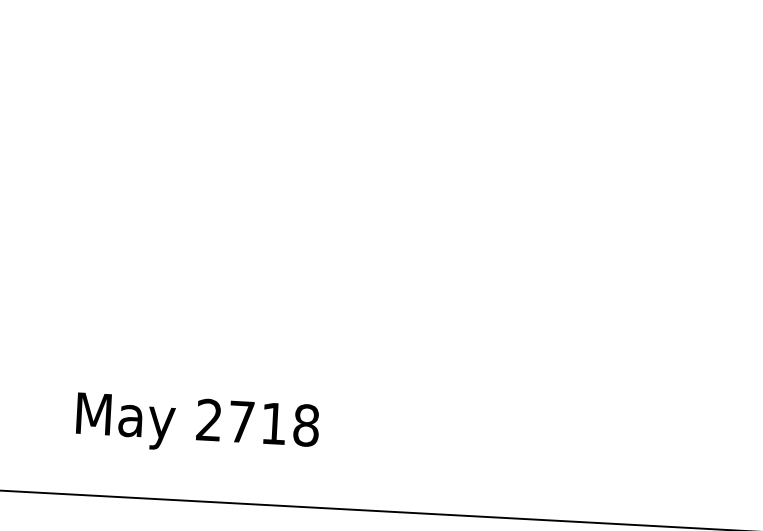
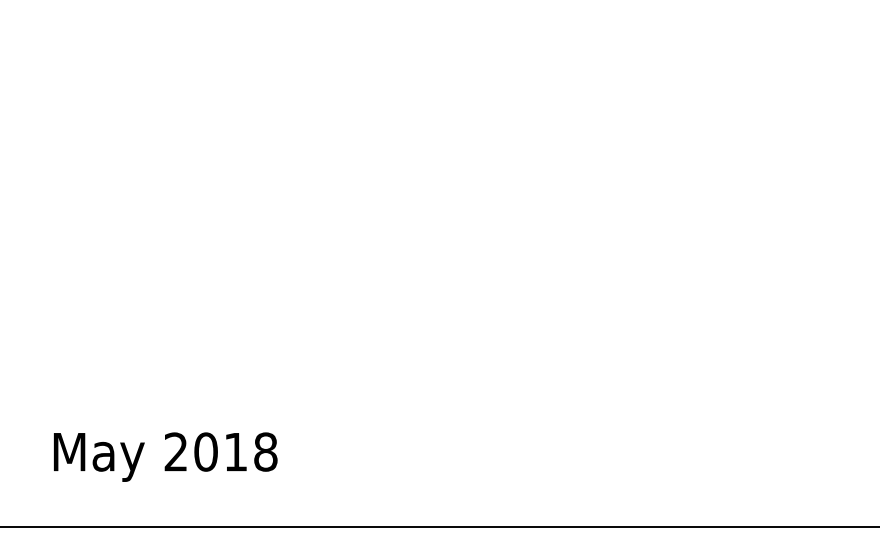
text: (241, 421) -> (205, 451), 2718 -> 2018

